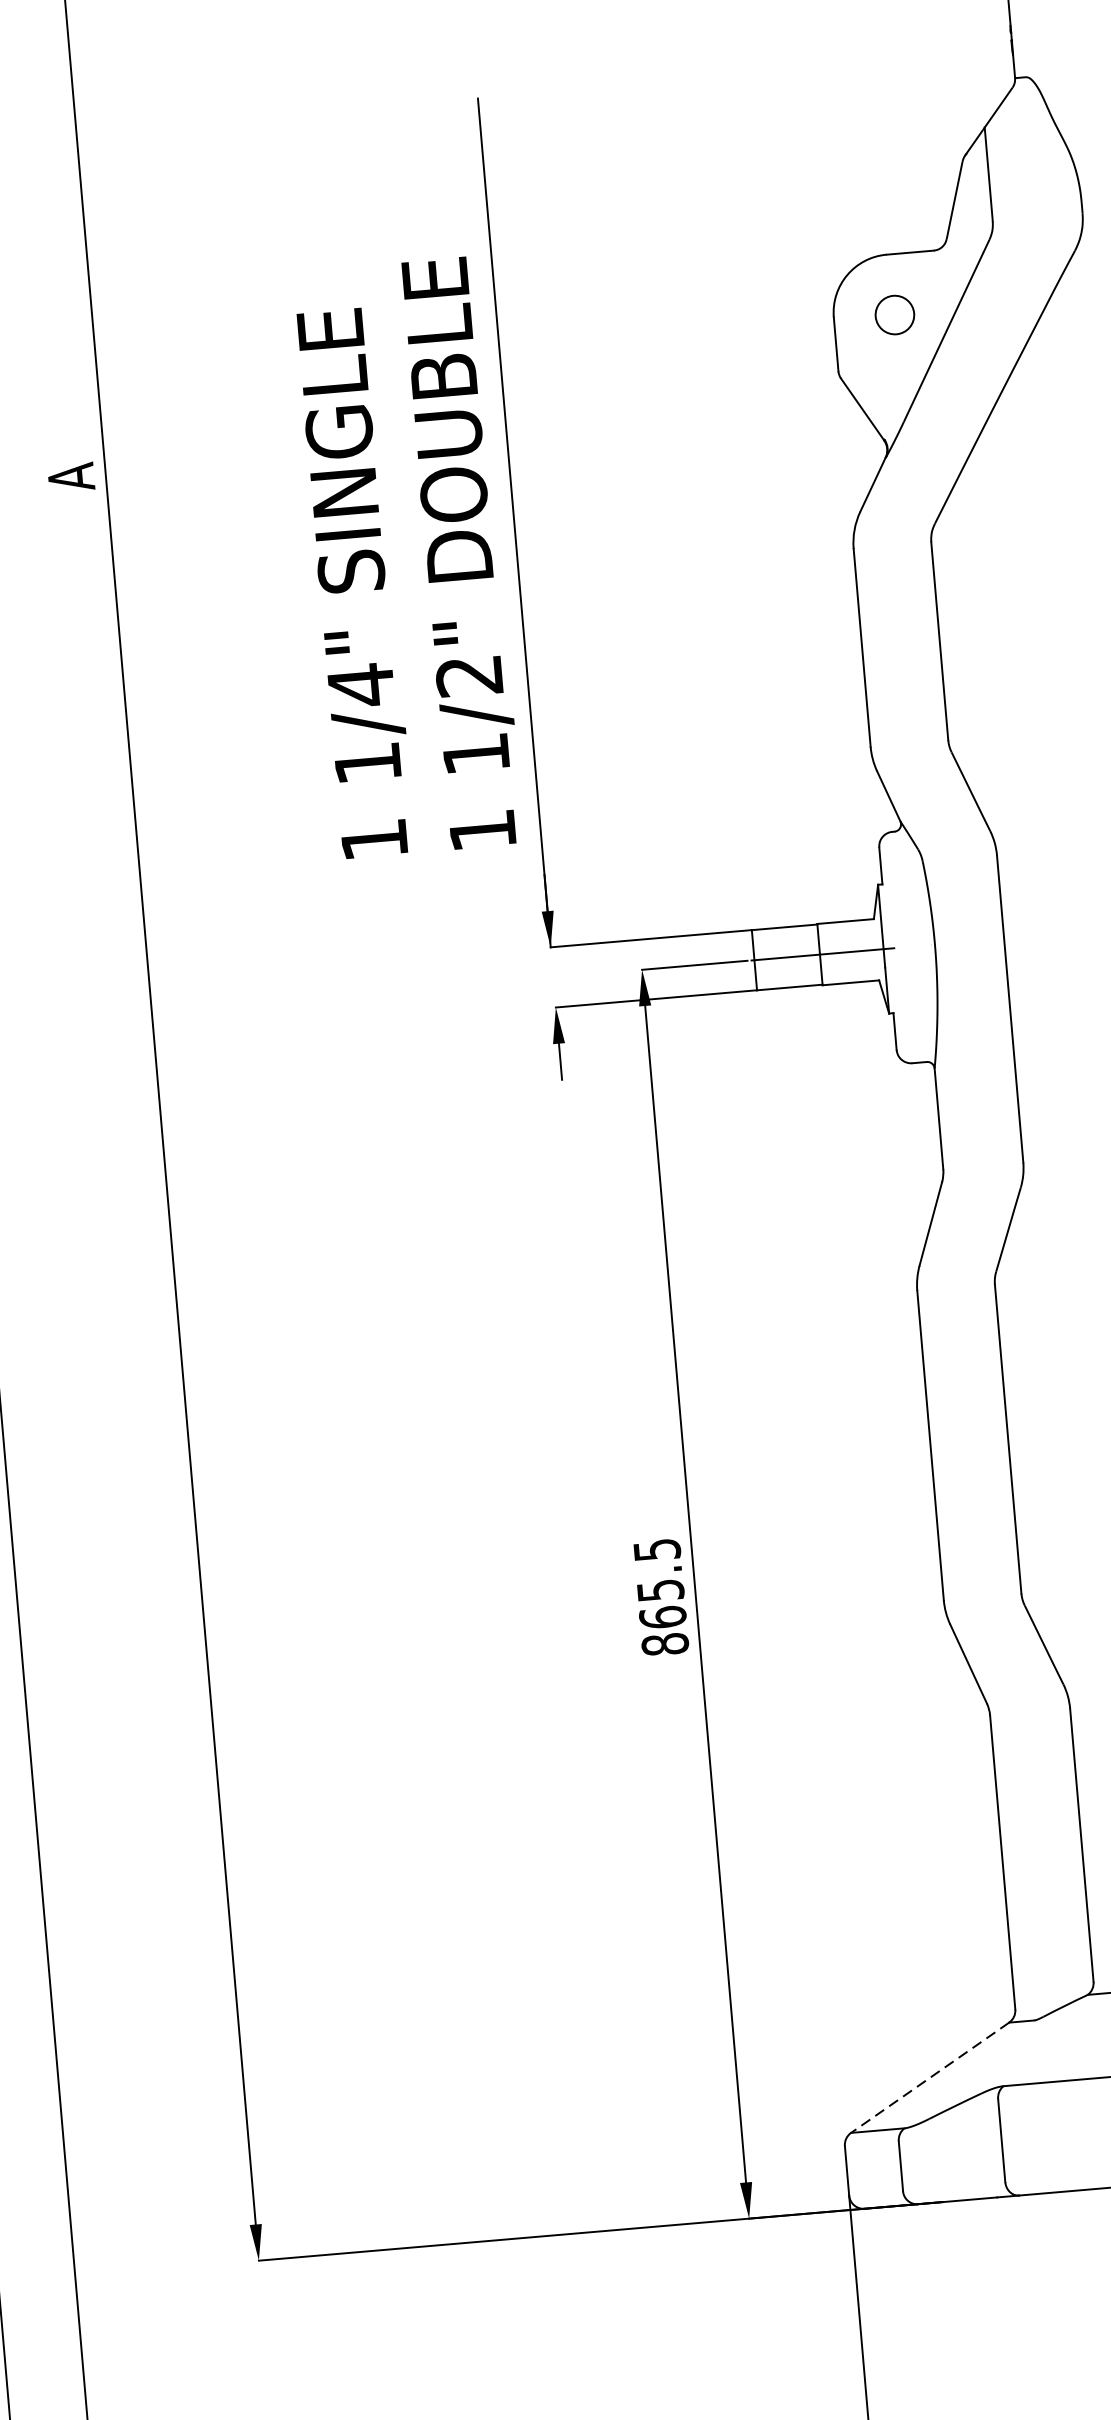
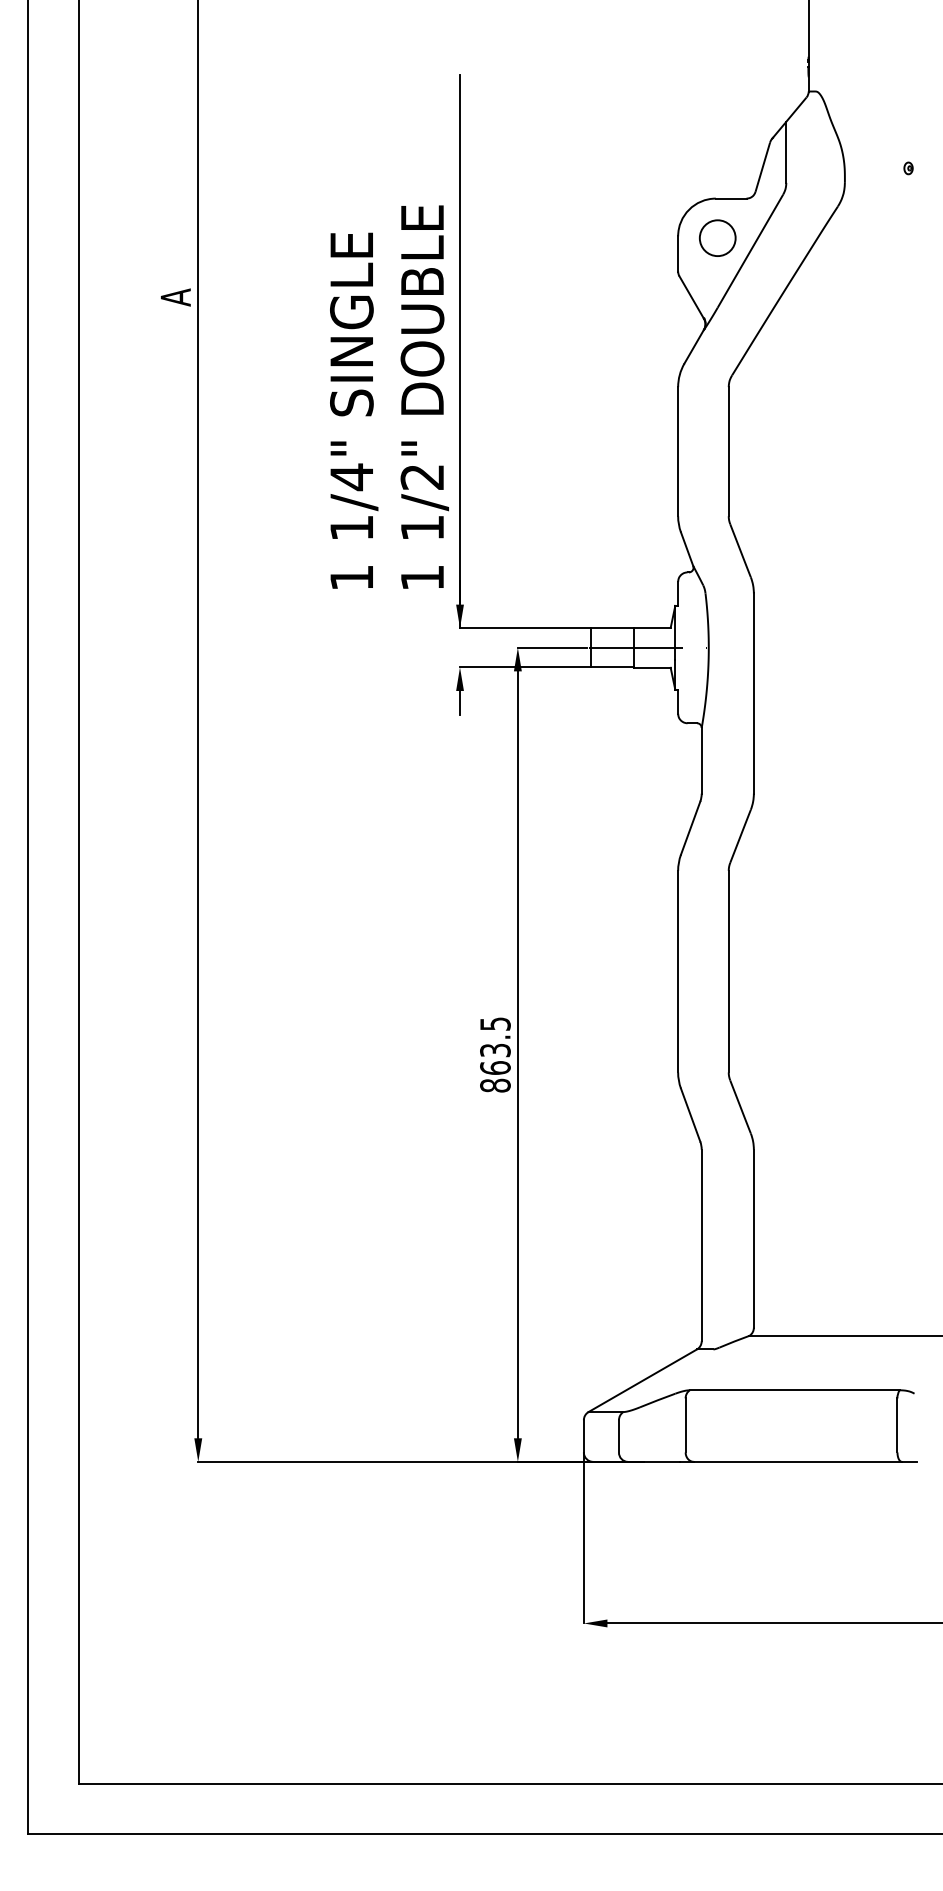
circle: (894, 314) -> (717, 237), size x1.43
text: (408, 556) -> (389, 396), moved
text: (660, 1588) -> (495, 1049), 865.5 -> 863.5
line: (929, 2077) -> (642, 1380), dashed -> solid

